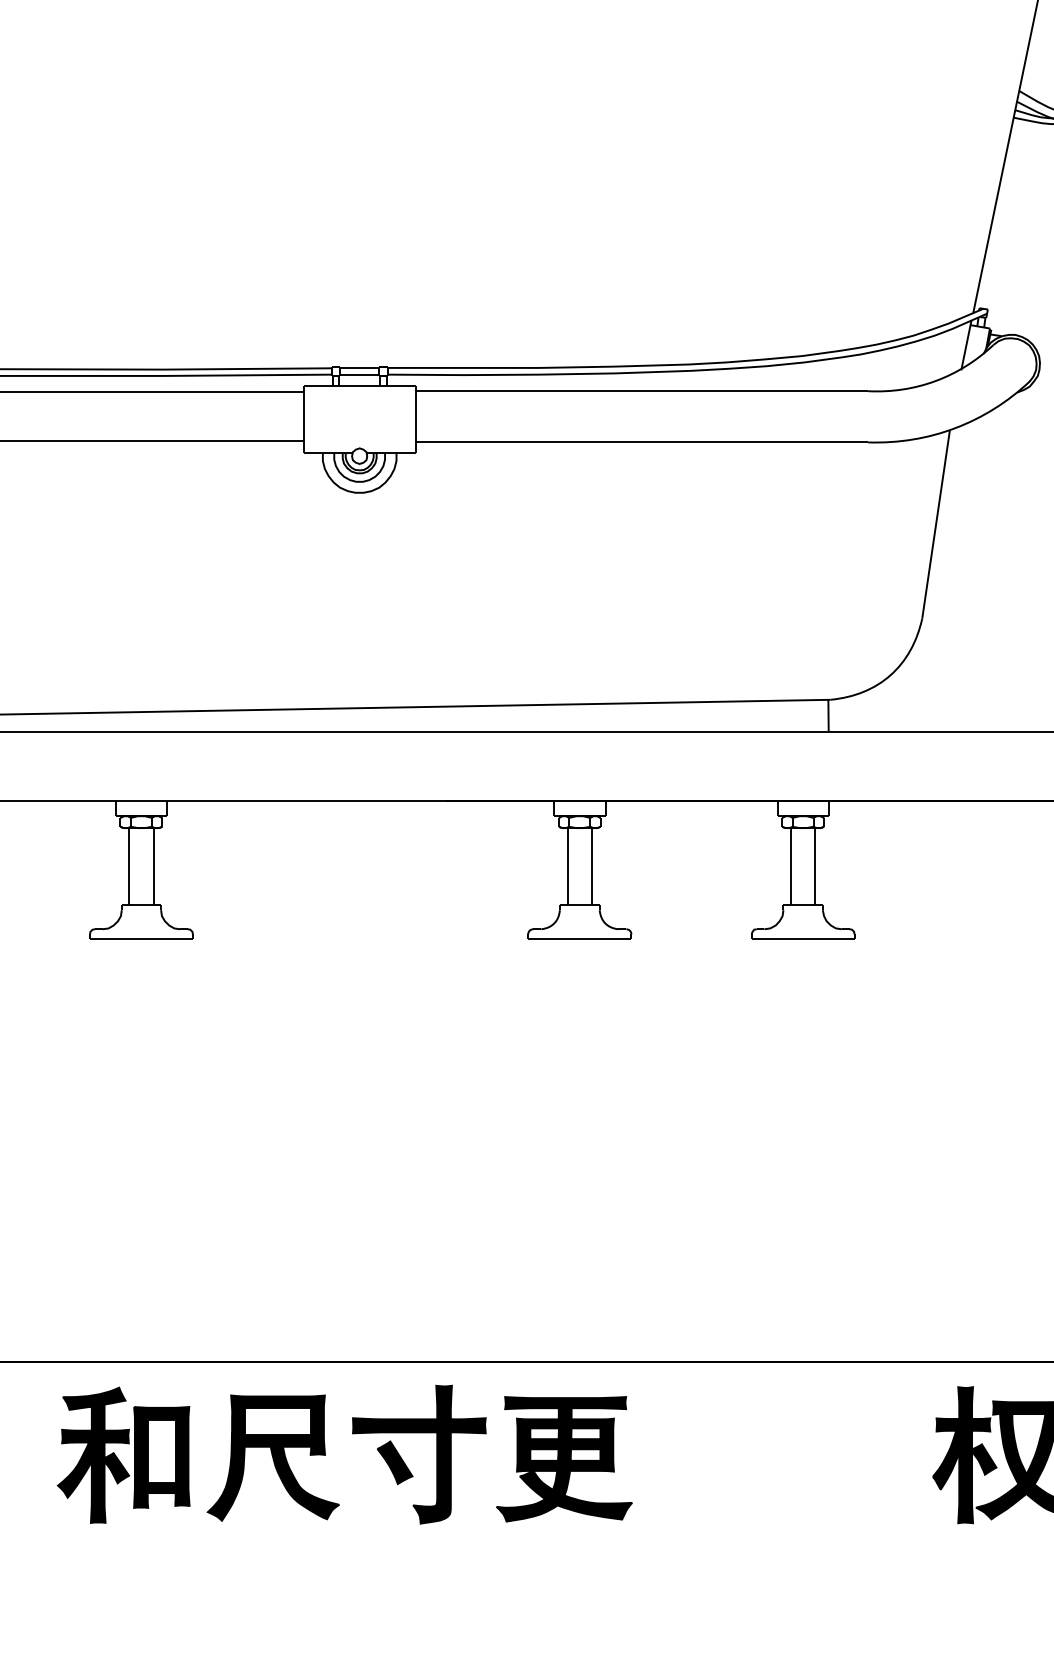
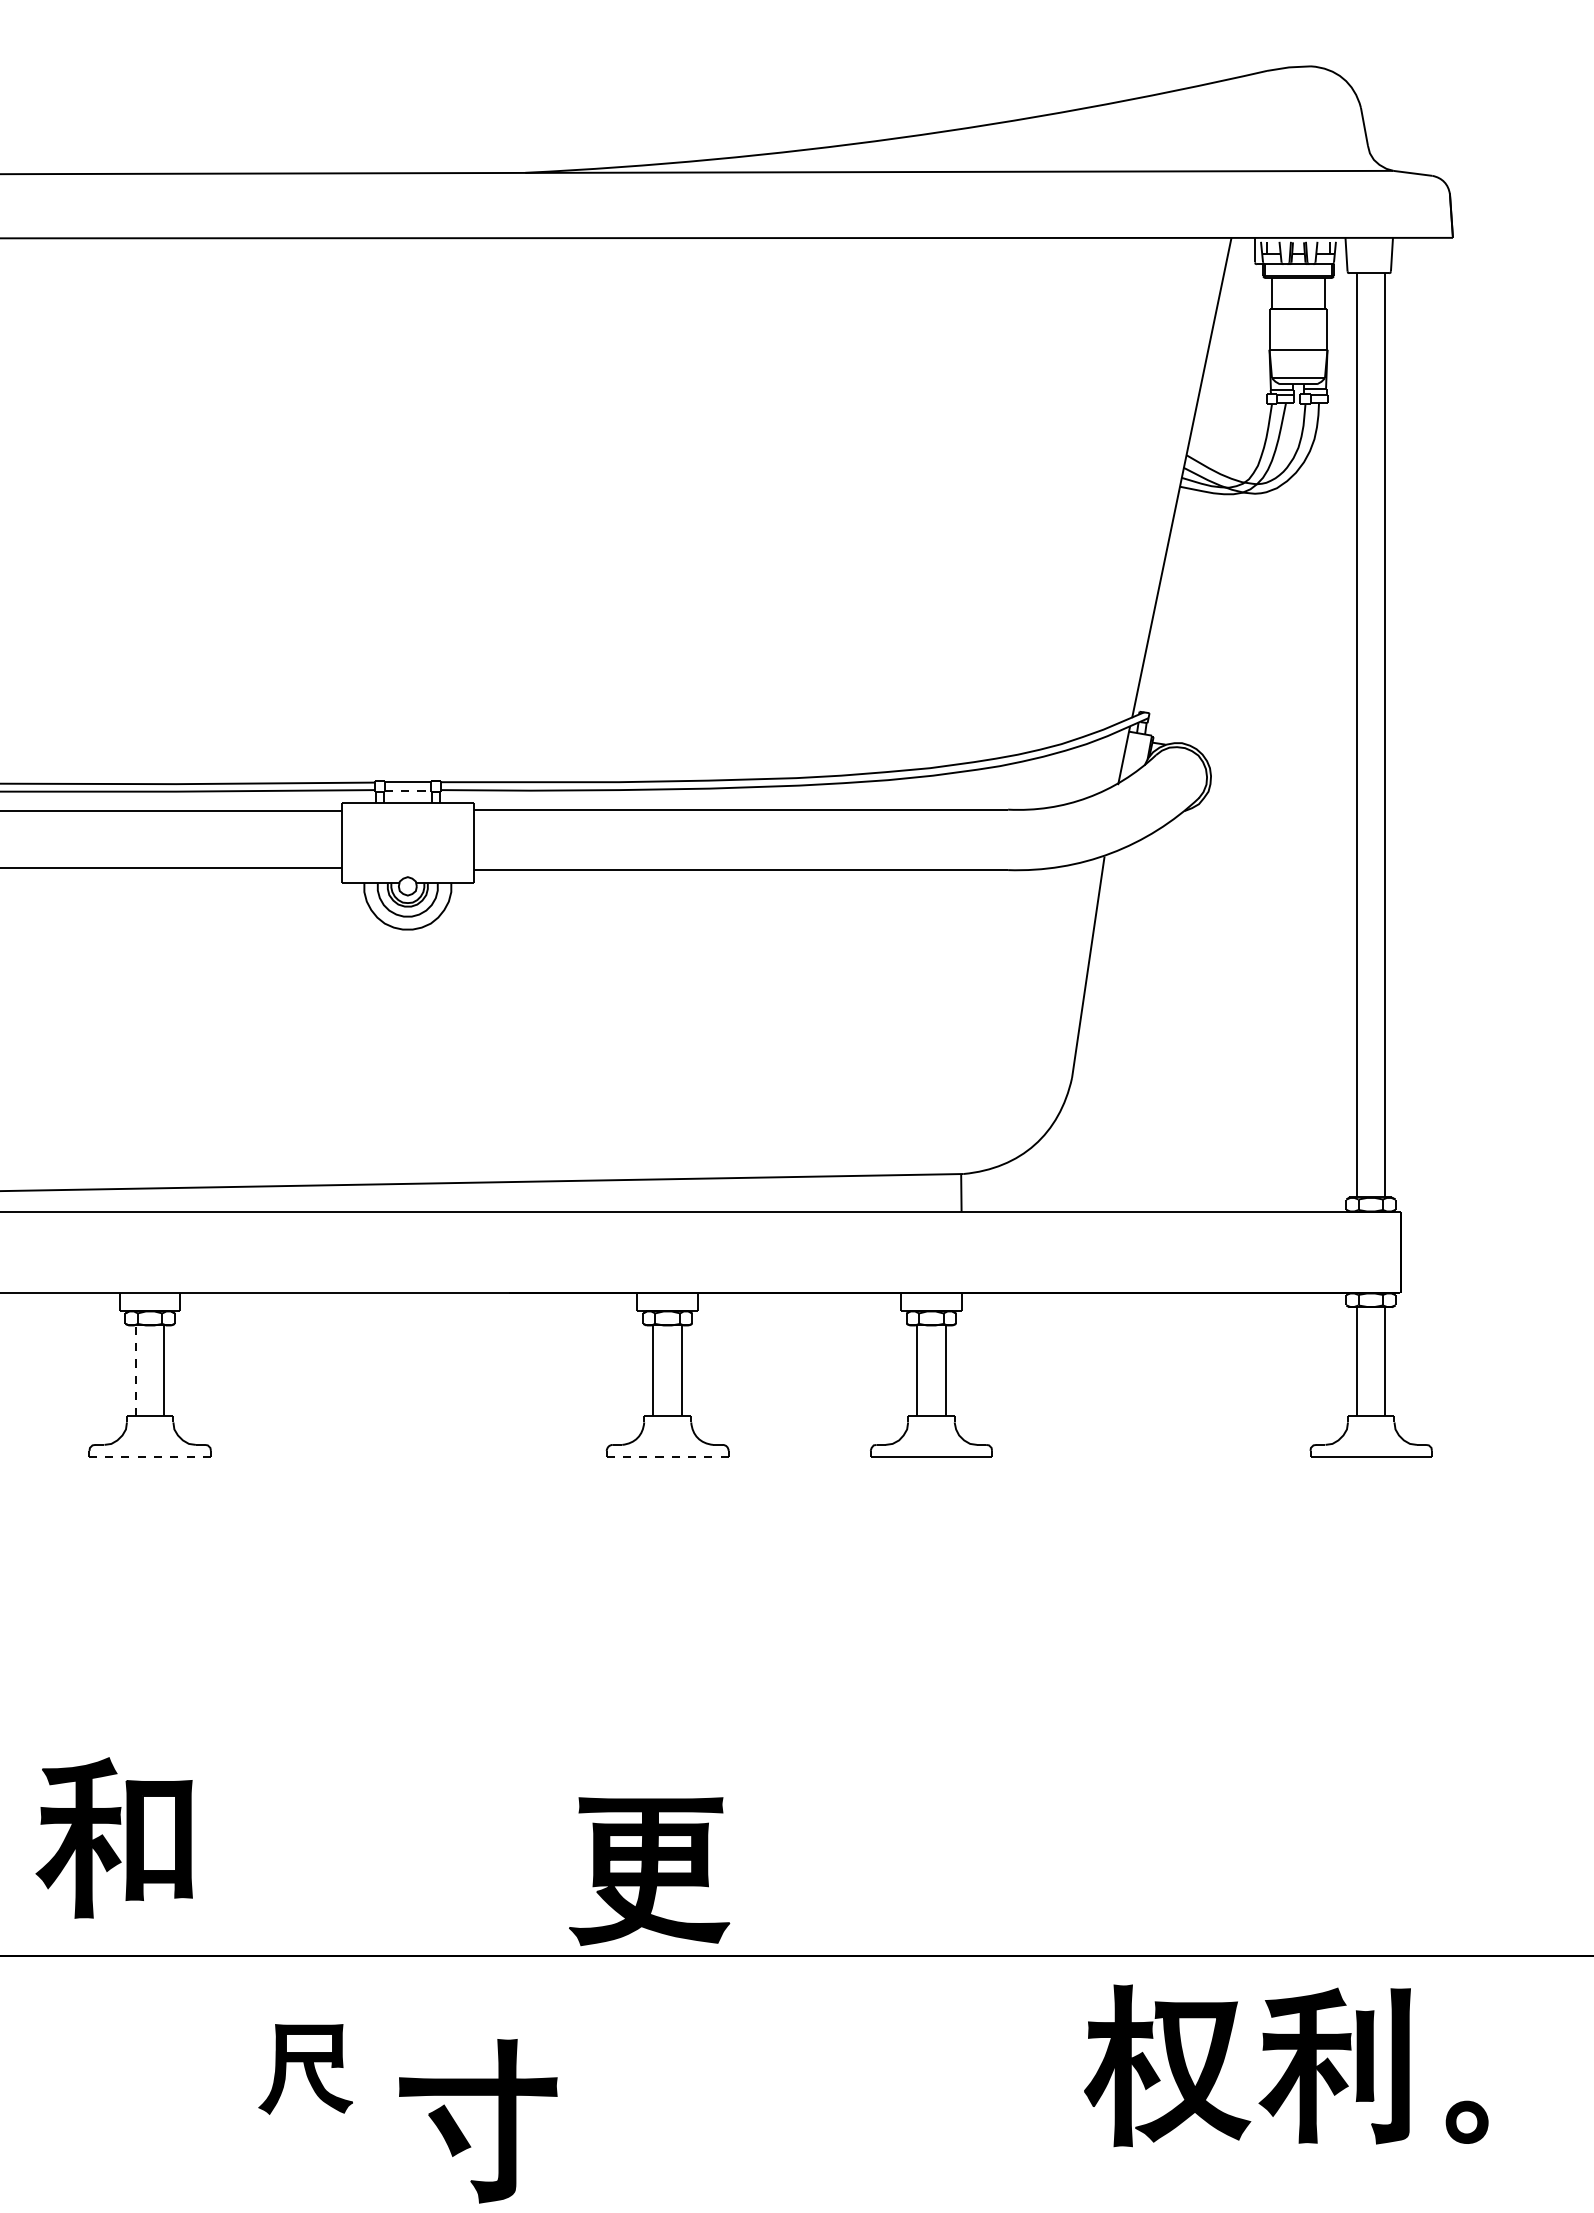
line: (360, 374) -> (408, 790), solid -> dashed
line: (129, 866) -> (135, 1370), solid -> dashed
line: (141, 939) -> (150, 1456), solid -> dashed
line: (579, 939) -> (667, 1456), solid -> dashed
part: (273, 1458) -> (305, 2069), size x0.6
part: (118, 1459) -> (108, 1842), moved
part: (564, 1459) -> (649, 1871), moved
part: (405, 1464) -> (462, 2132), moved

